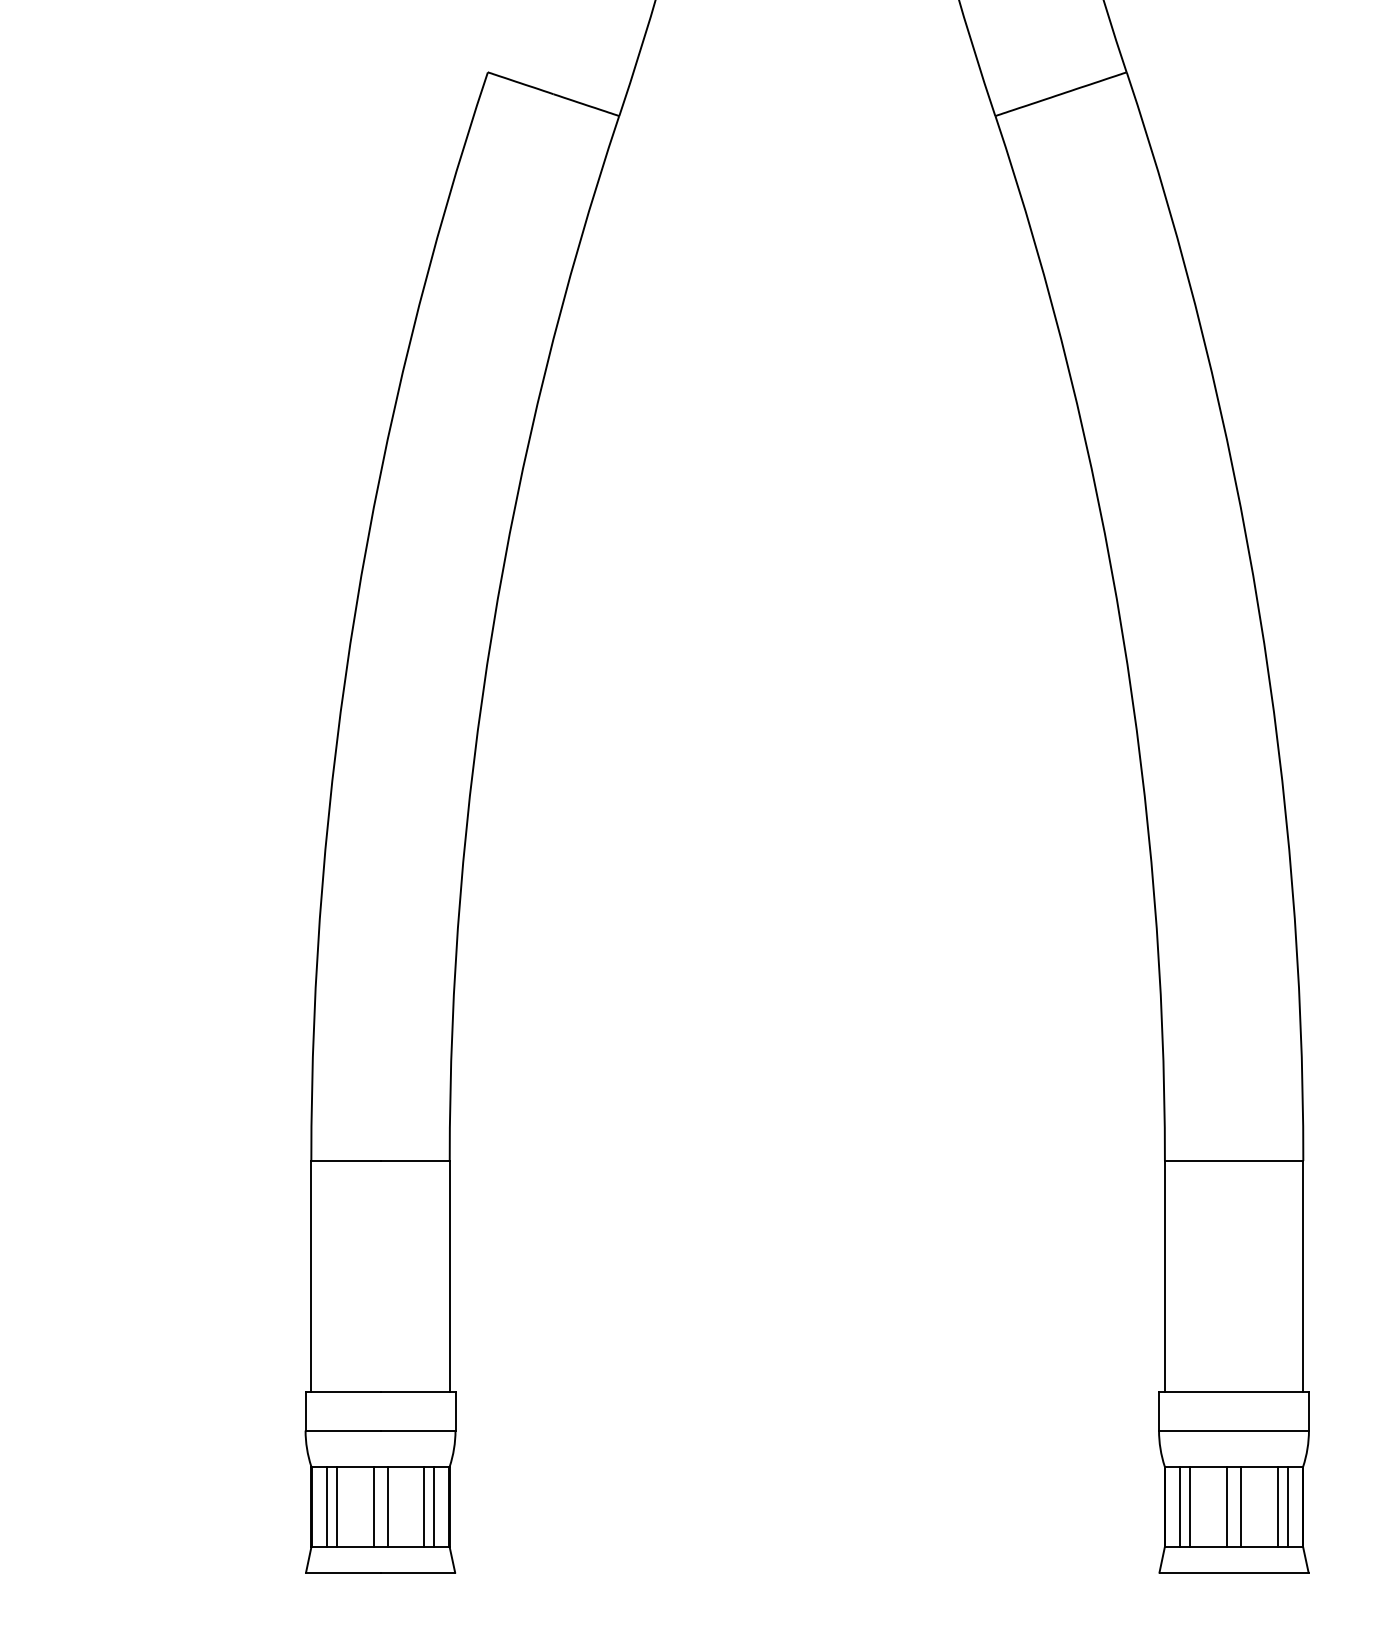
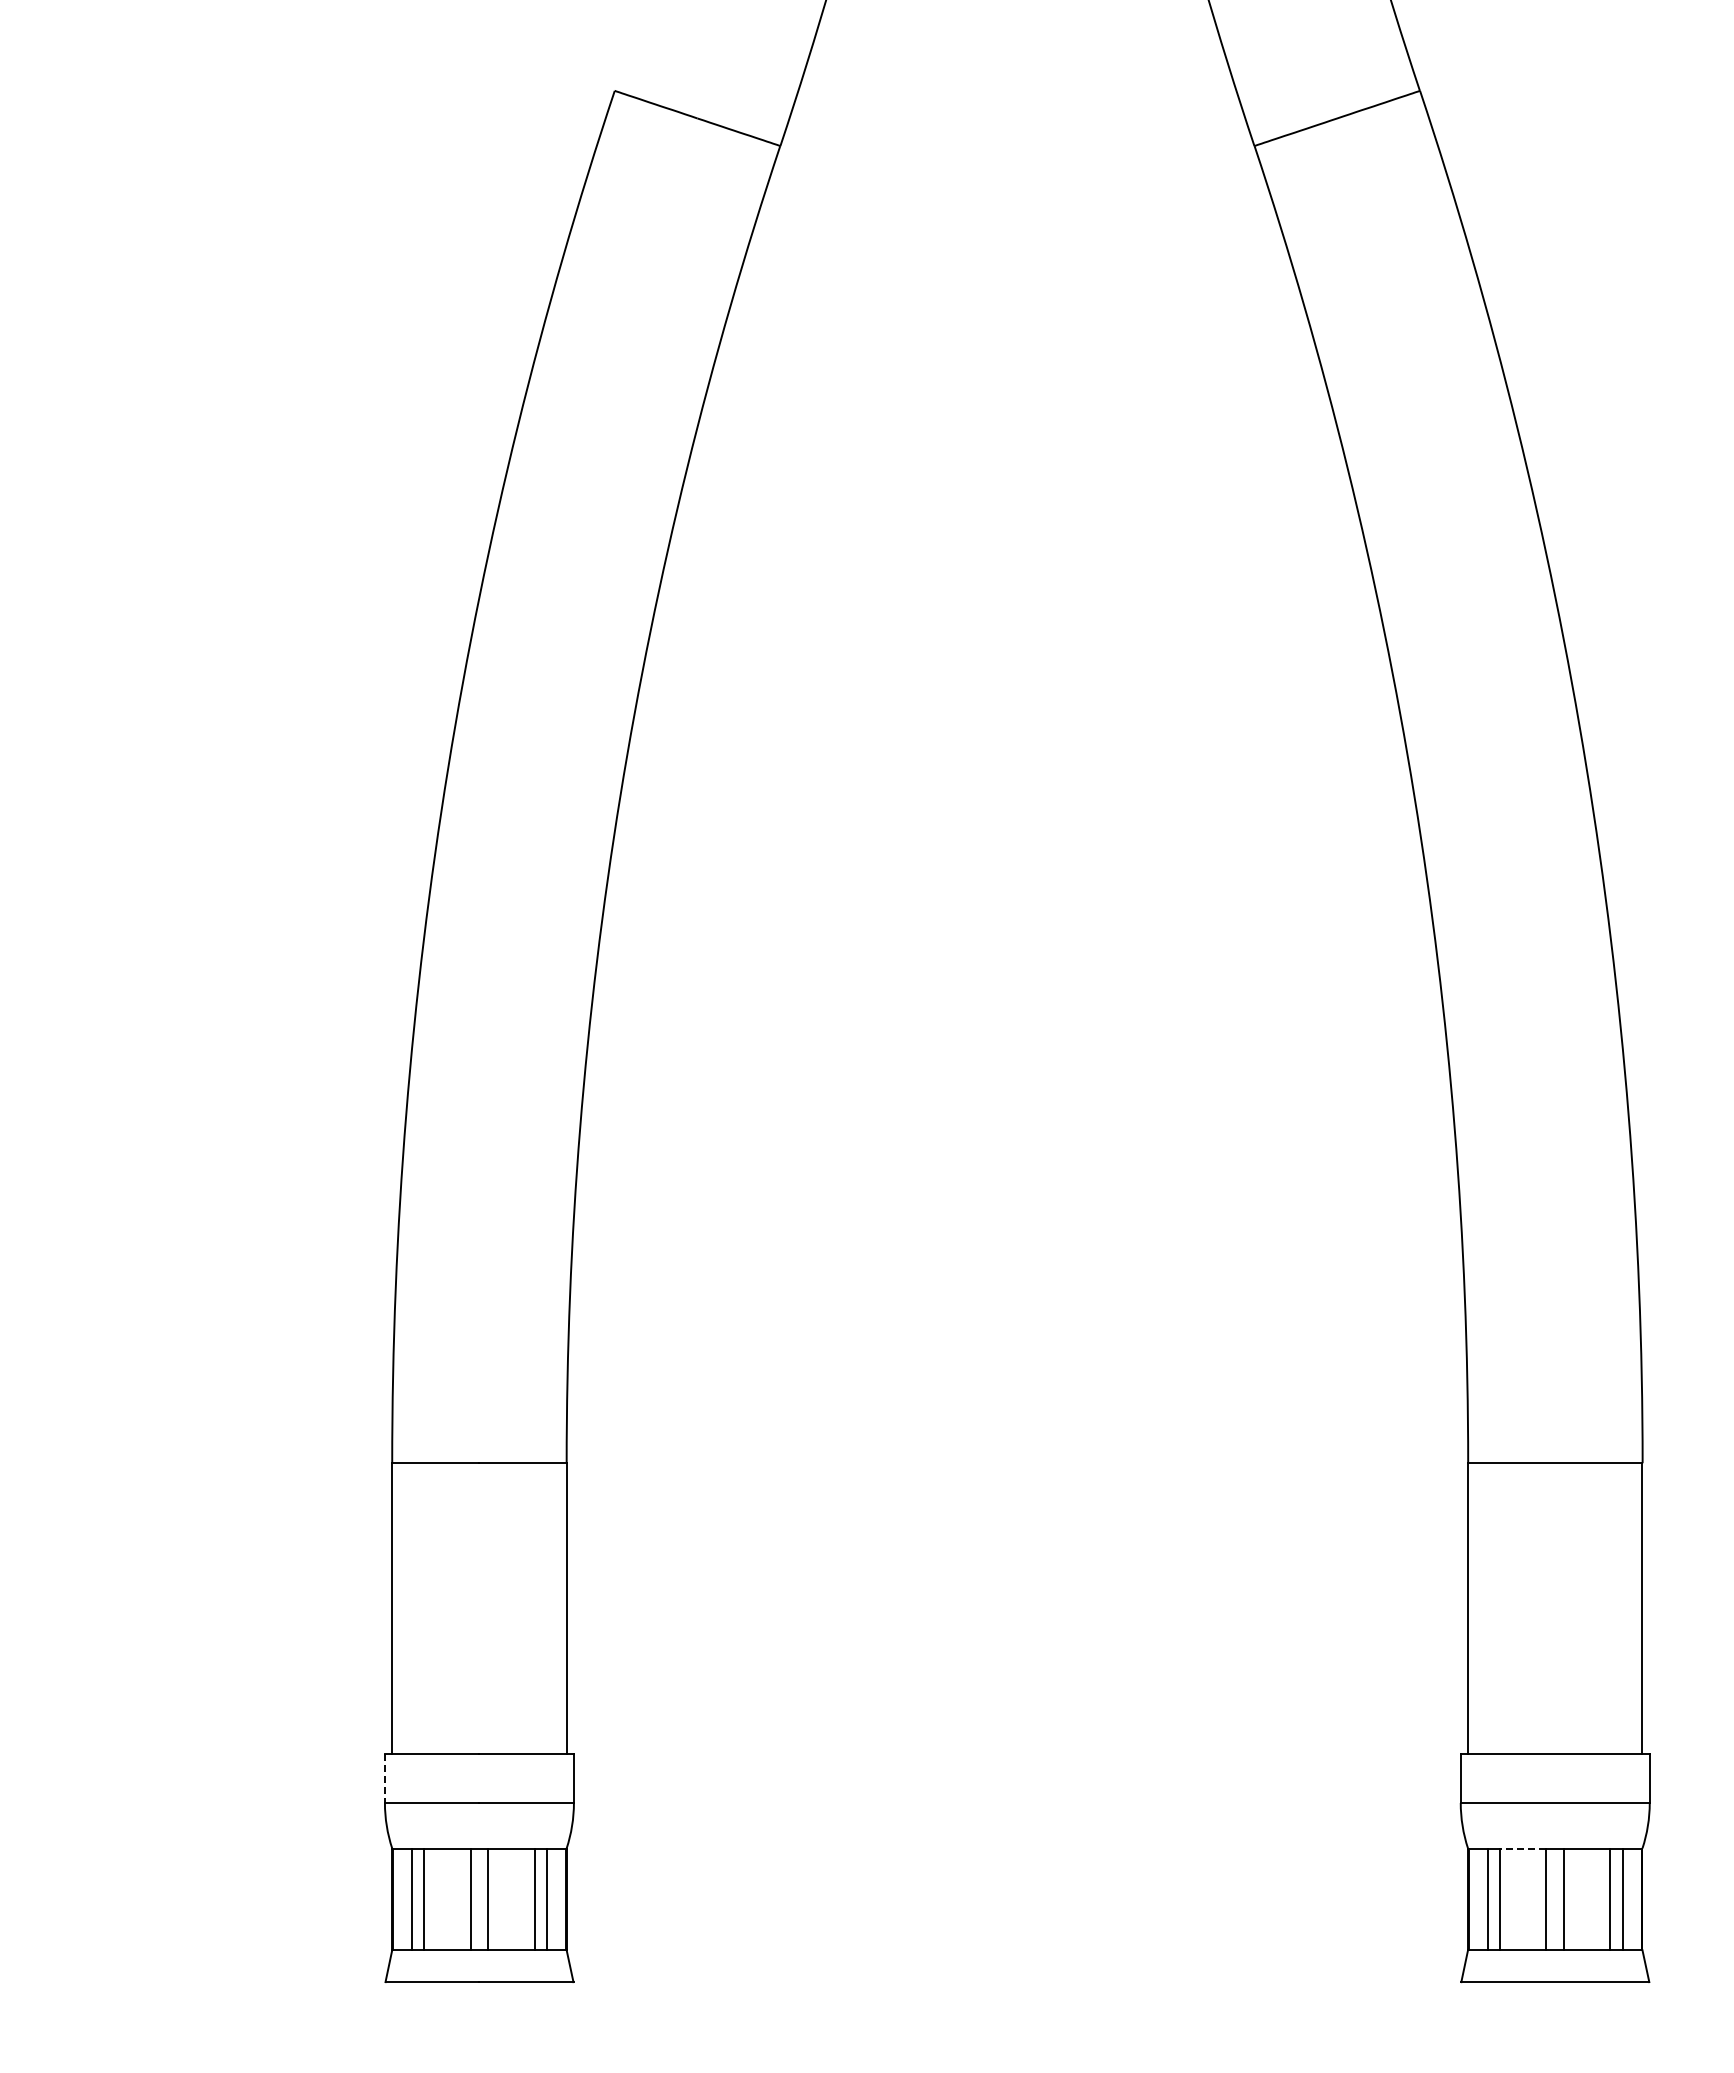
line: (305, 1411) -> (384, 1779), solid -> dashed
line: (1208, 1466) -> (1522, 1848), solid -> dashed

